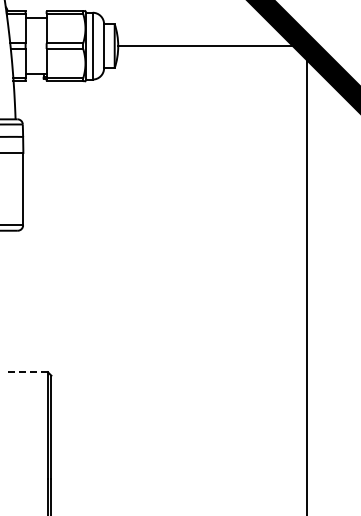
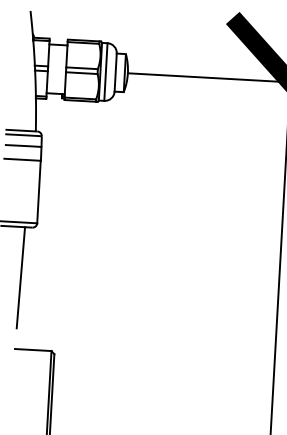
line: (7, 289) -> (20, 277), added
line: (26, 372) -> (33, 350), dashed -> solid

